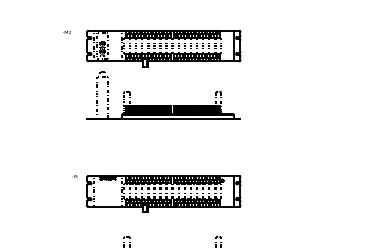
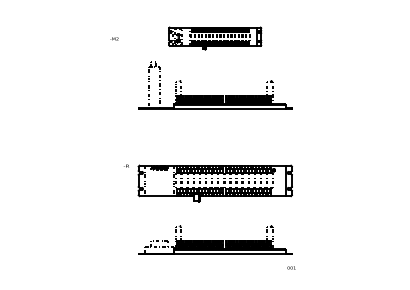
text: (67, 31) -> (114, 38), moved
part: (163, 48) -> (214, 38), size x0.6

